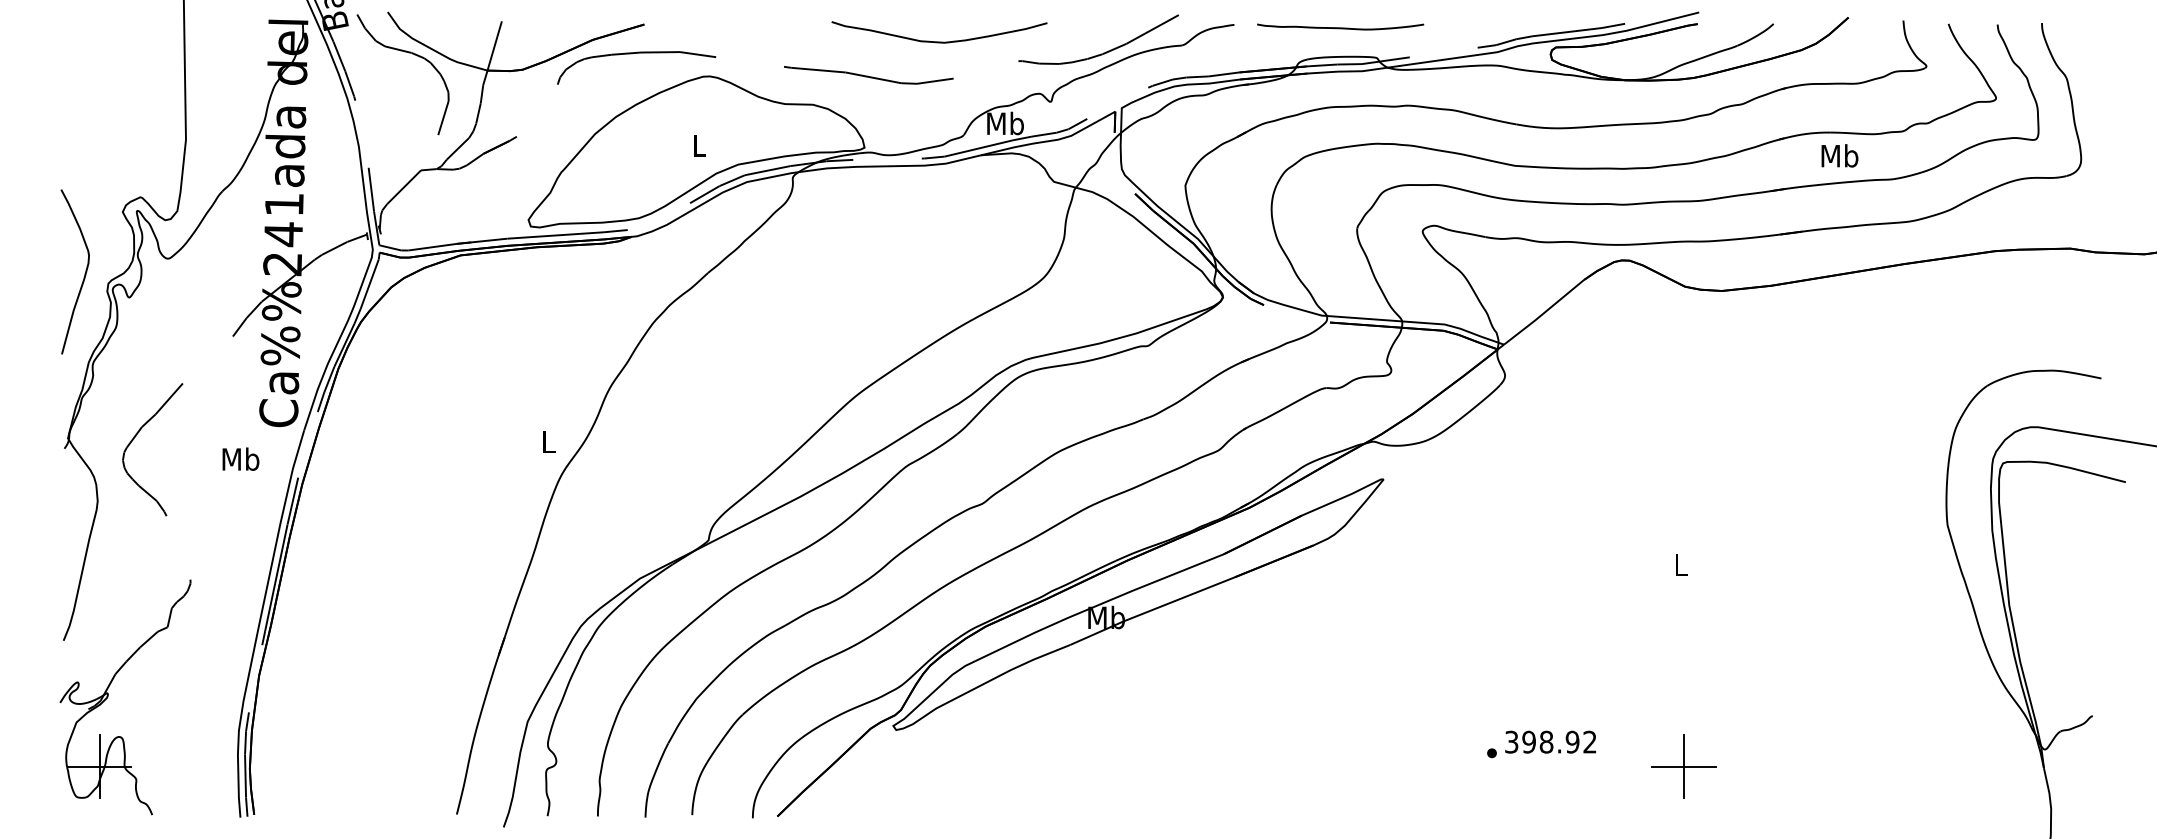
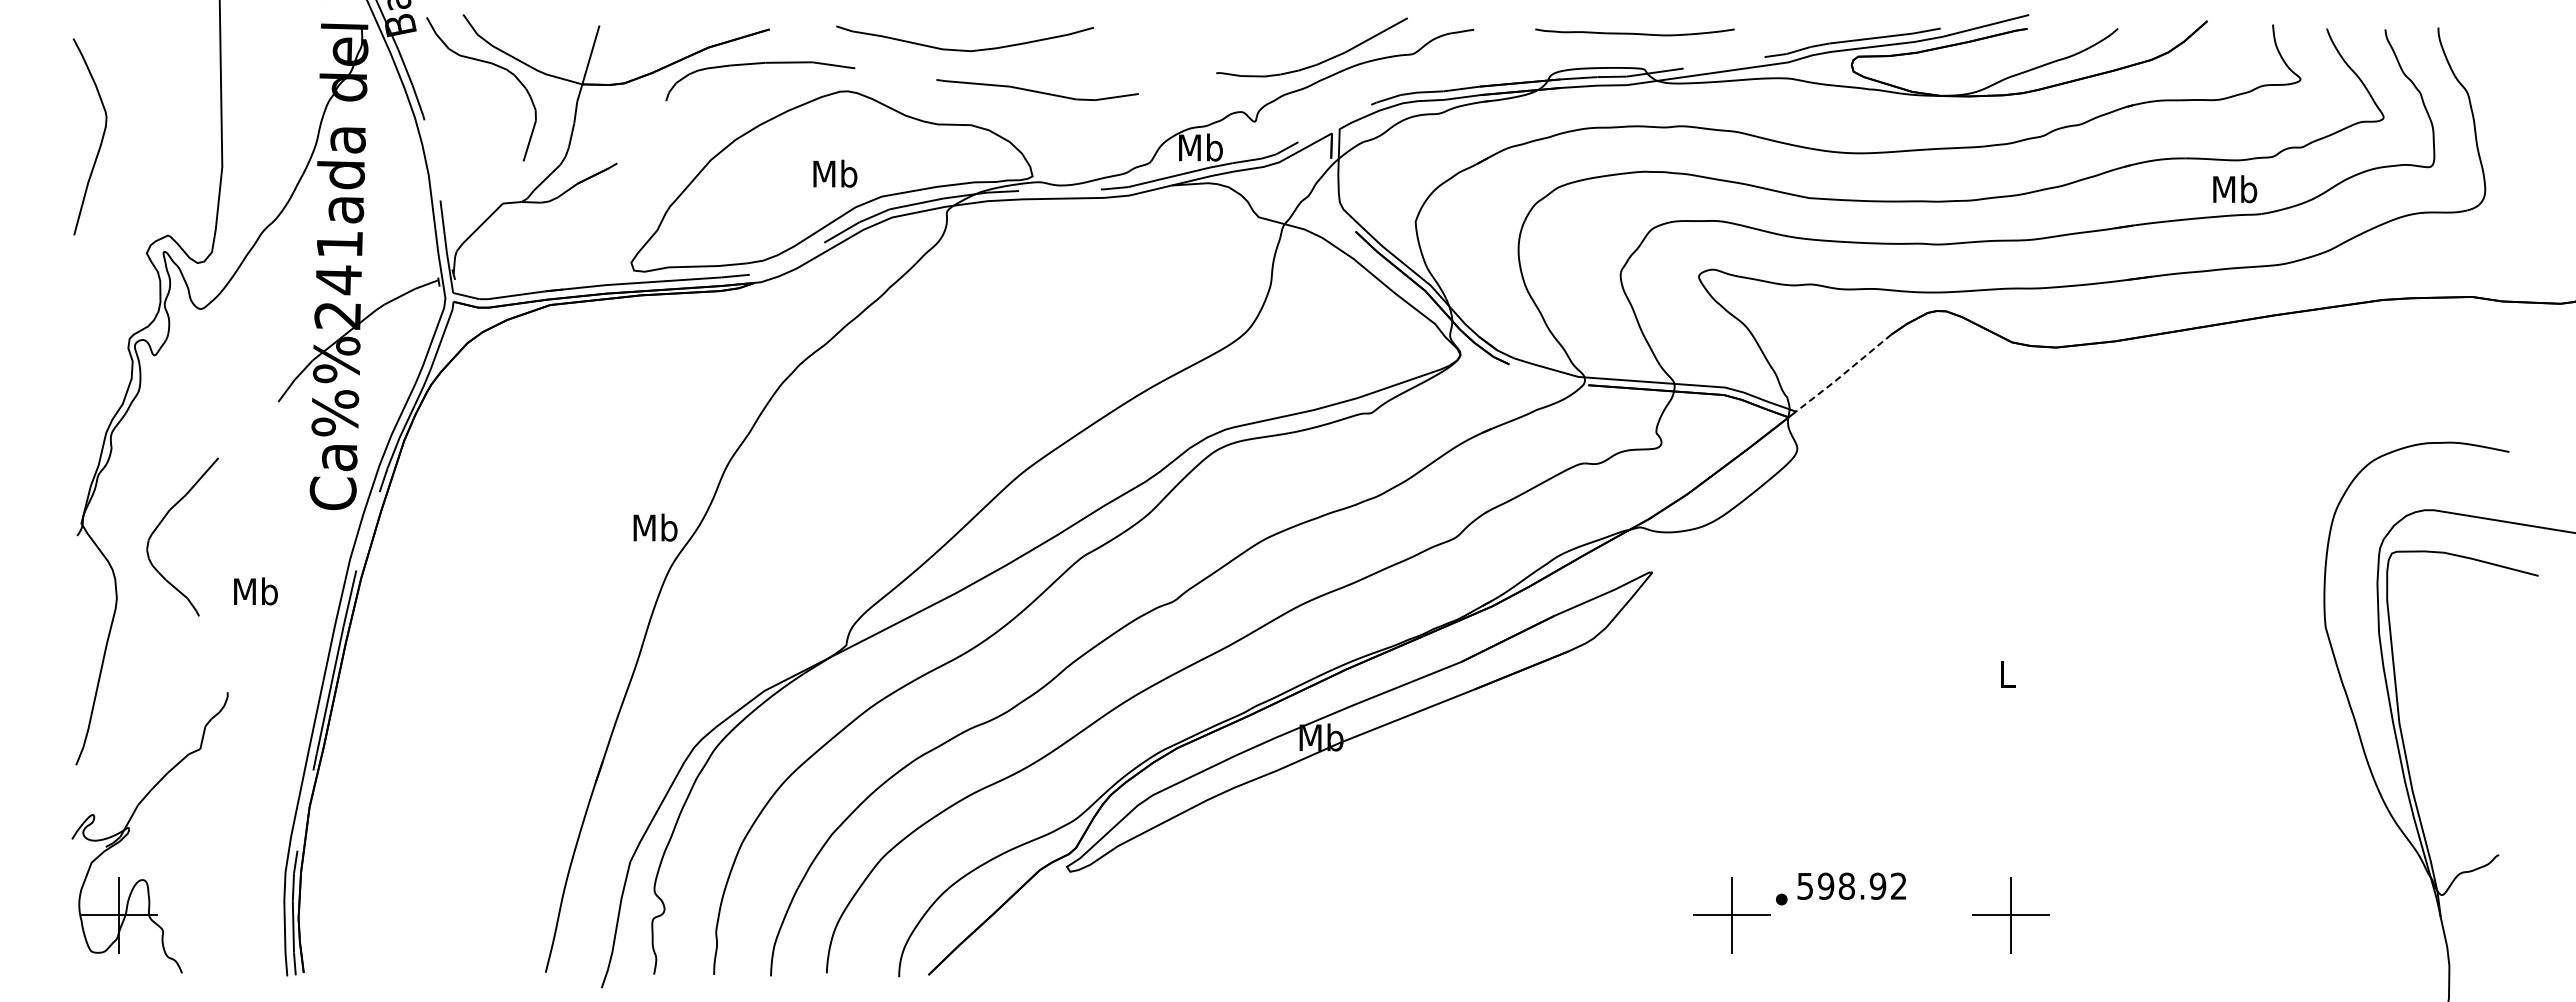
curve: (1340, 27) -> (1634, 33), moved
curve: (939, 41) -> (964, 49), moved
text: (699, 145) -> (835, 173), L -> Mb
text: (1840, 156) -> (2235, 189), moved
curve: (84, 273) -> (101, 138), moved
line: (1543, 313) -> (1843, 374), solid -> dashed
text: (548, 441) -> (655, 527), L -> Mb
text: (240, 459) -> (255, 591), moved
text: (1511, 741) -> (1805, 885), 398.92 -> 598.92
part: (1449, 766) -> (1731, 915), added

